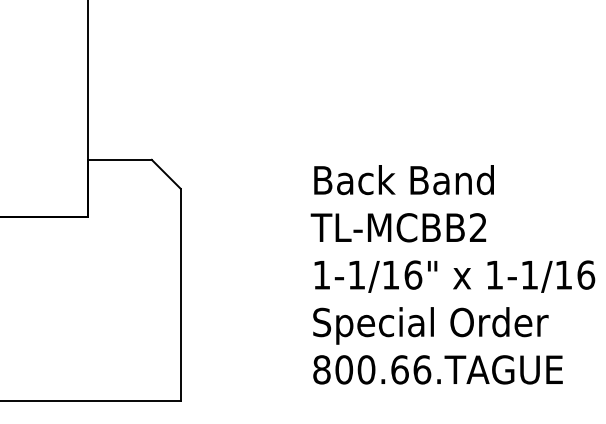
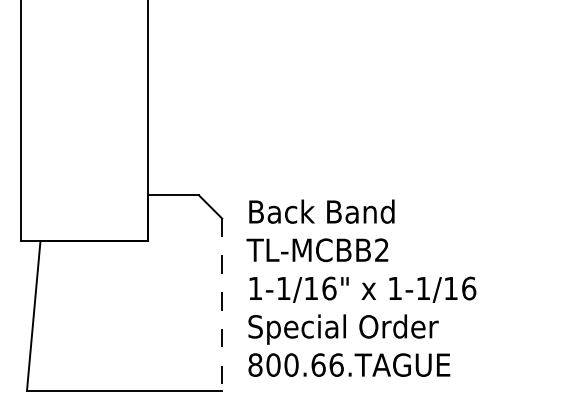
text: (453, 273) -> (361, 287), moved
line: (180, 294) -> (222, 304), solid -> dashed

